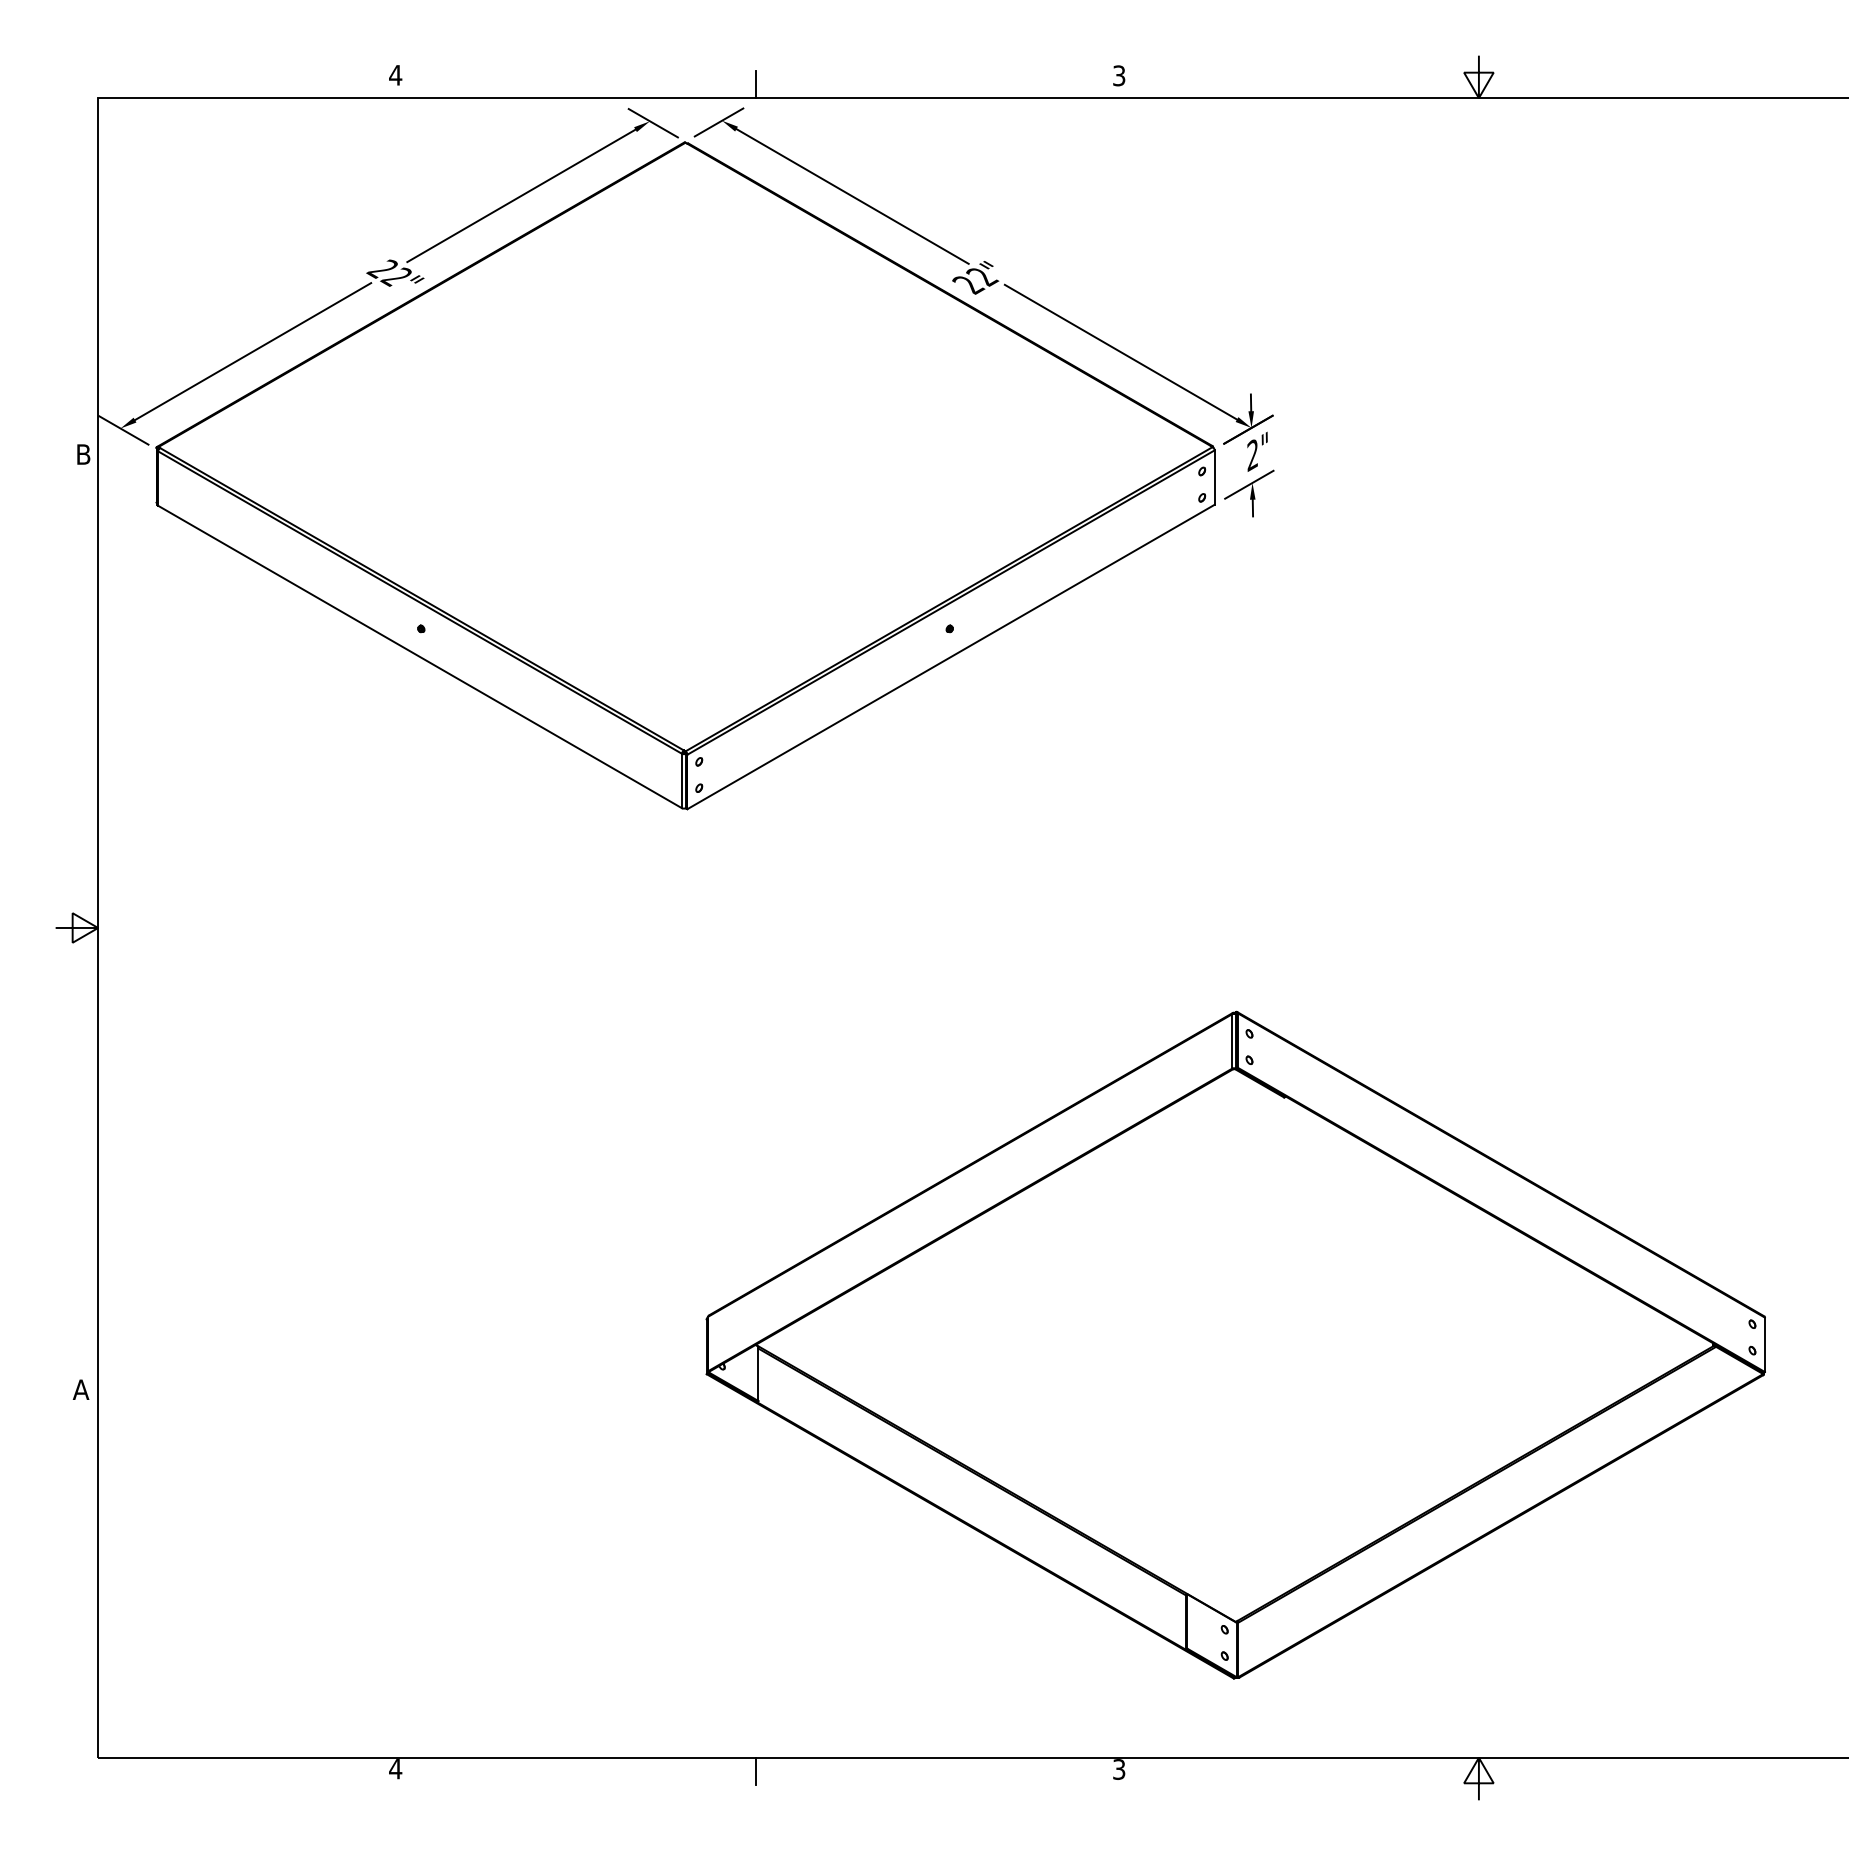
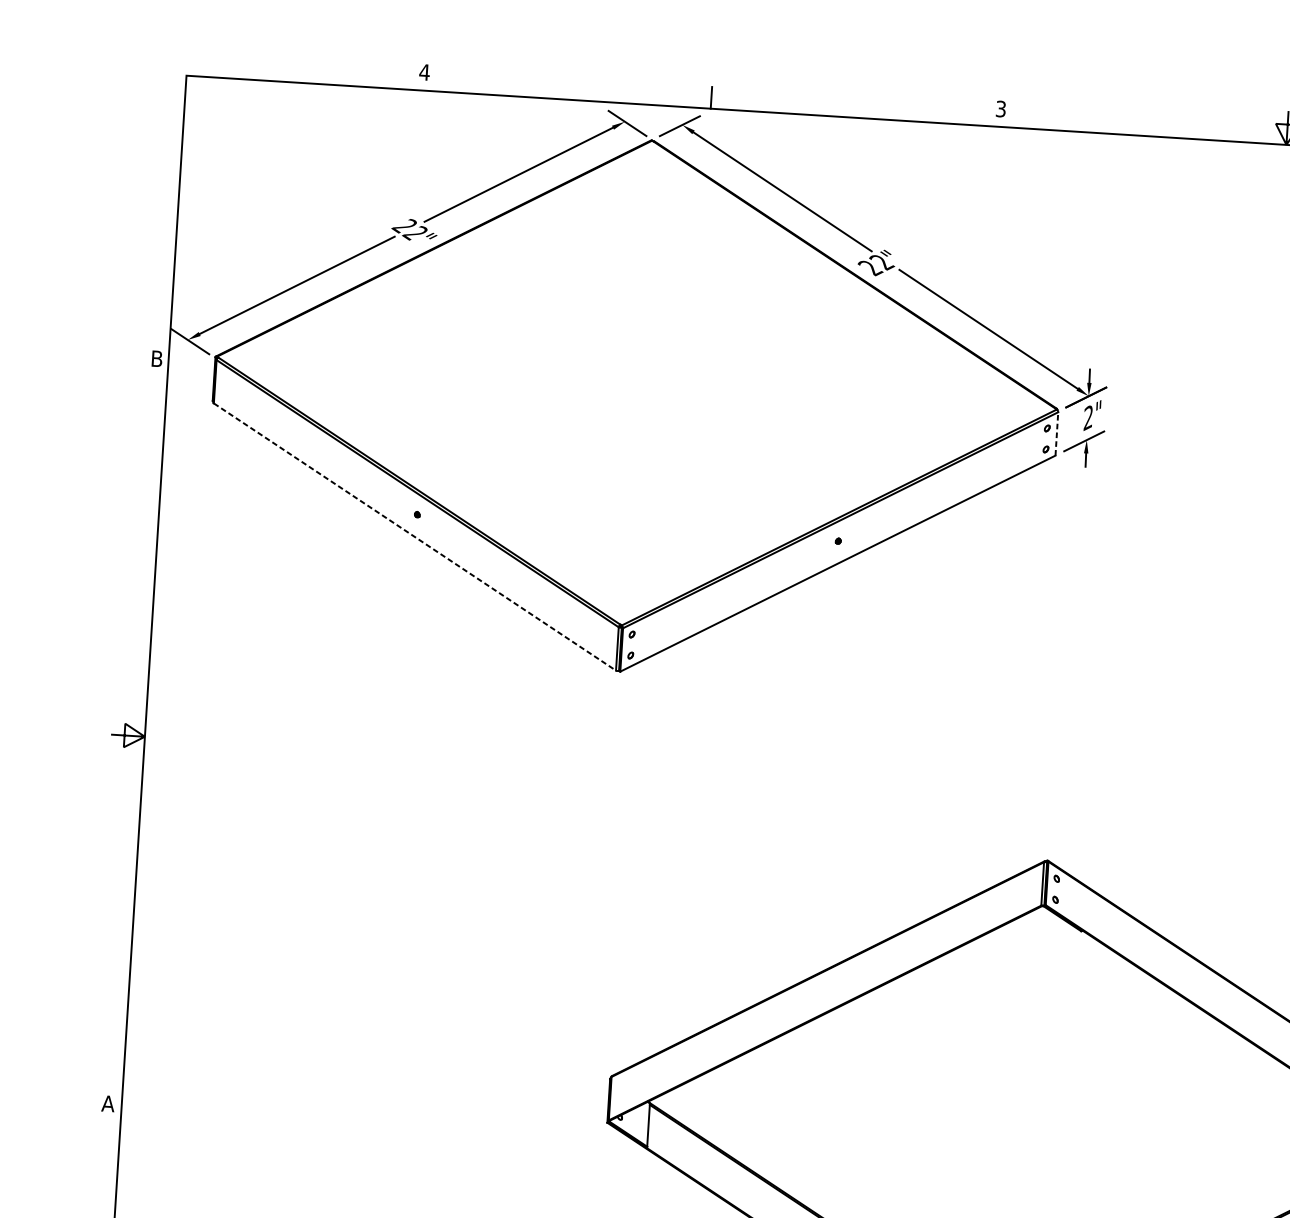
line: (1214, 477) -> (1056, 433), solid -> dashed
line: (420, 657) -> (415, 537), solid -> dashed

